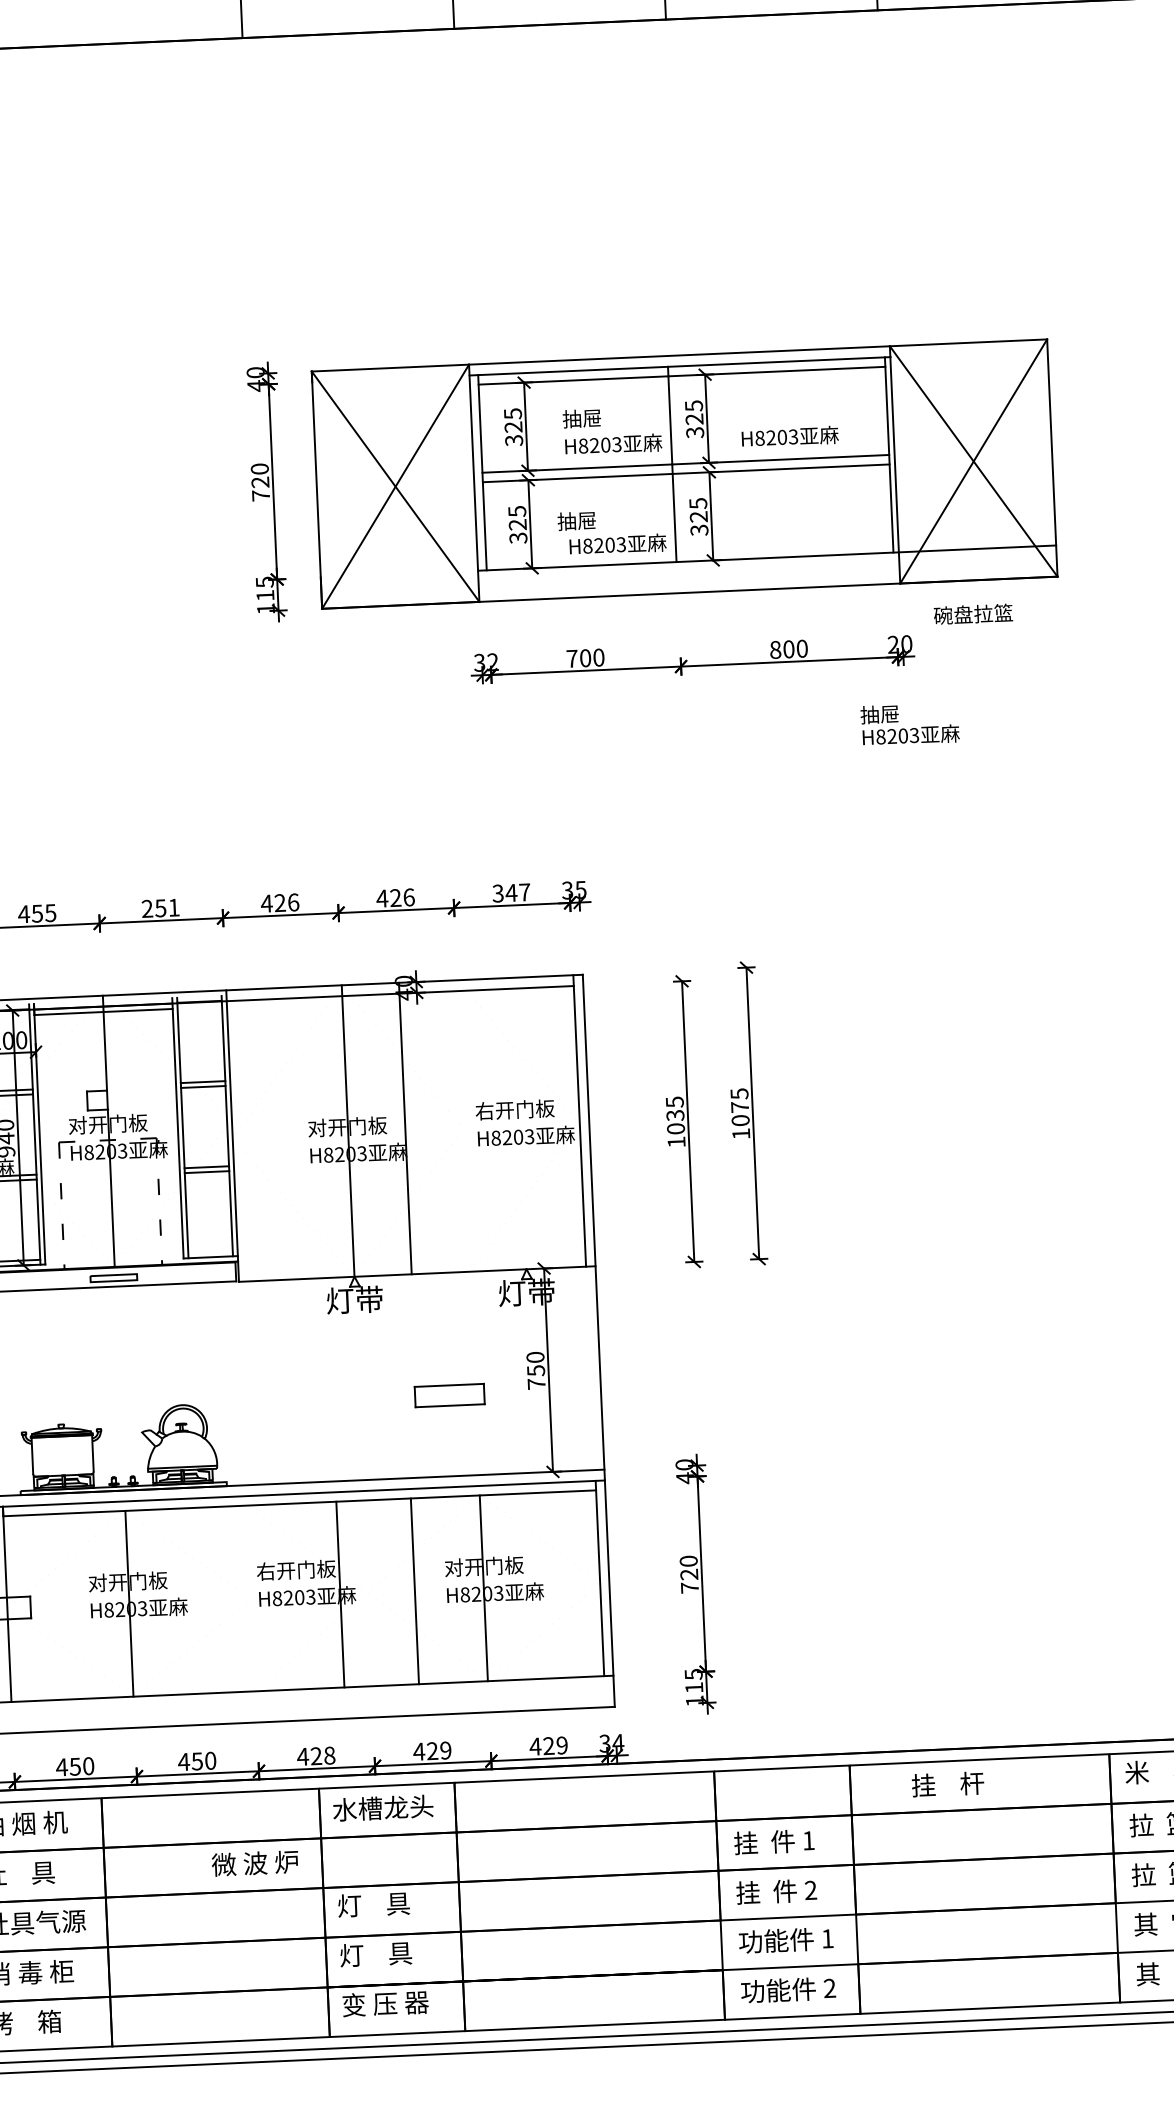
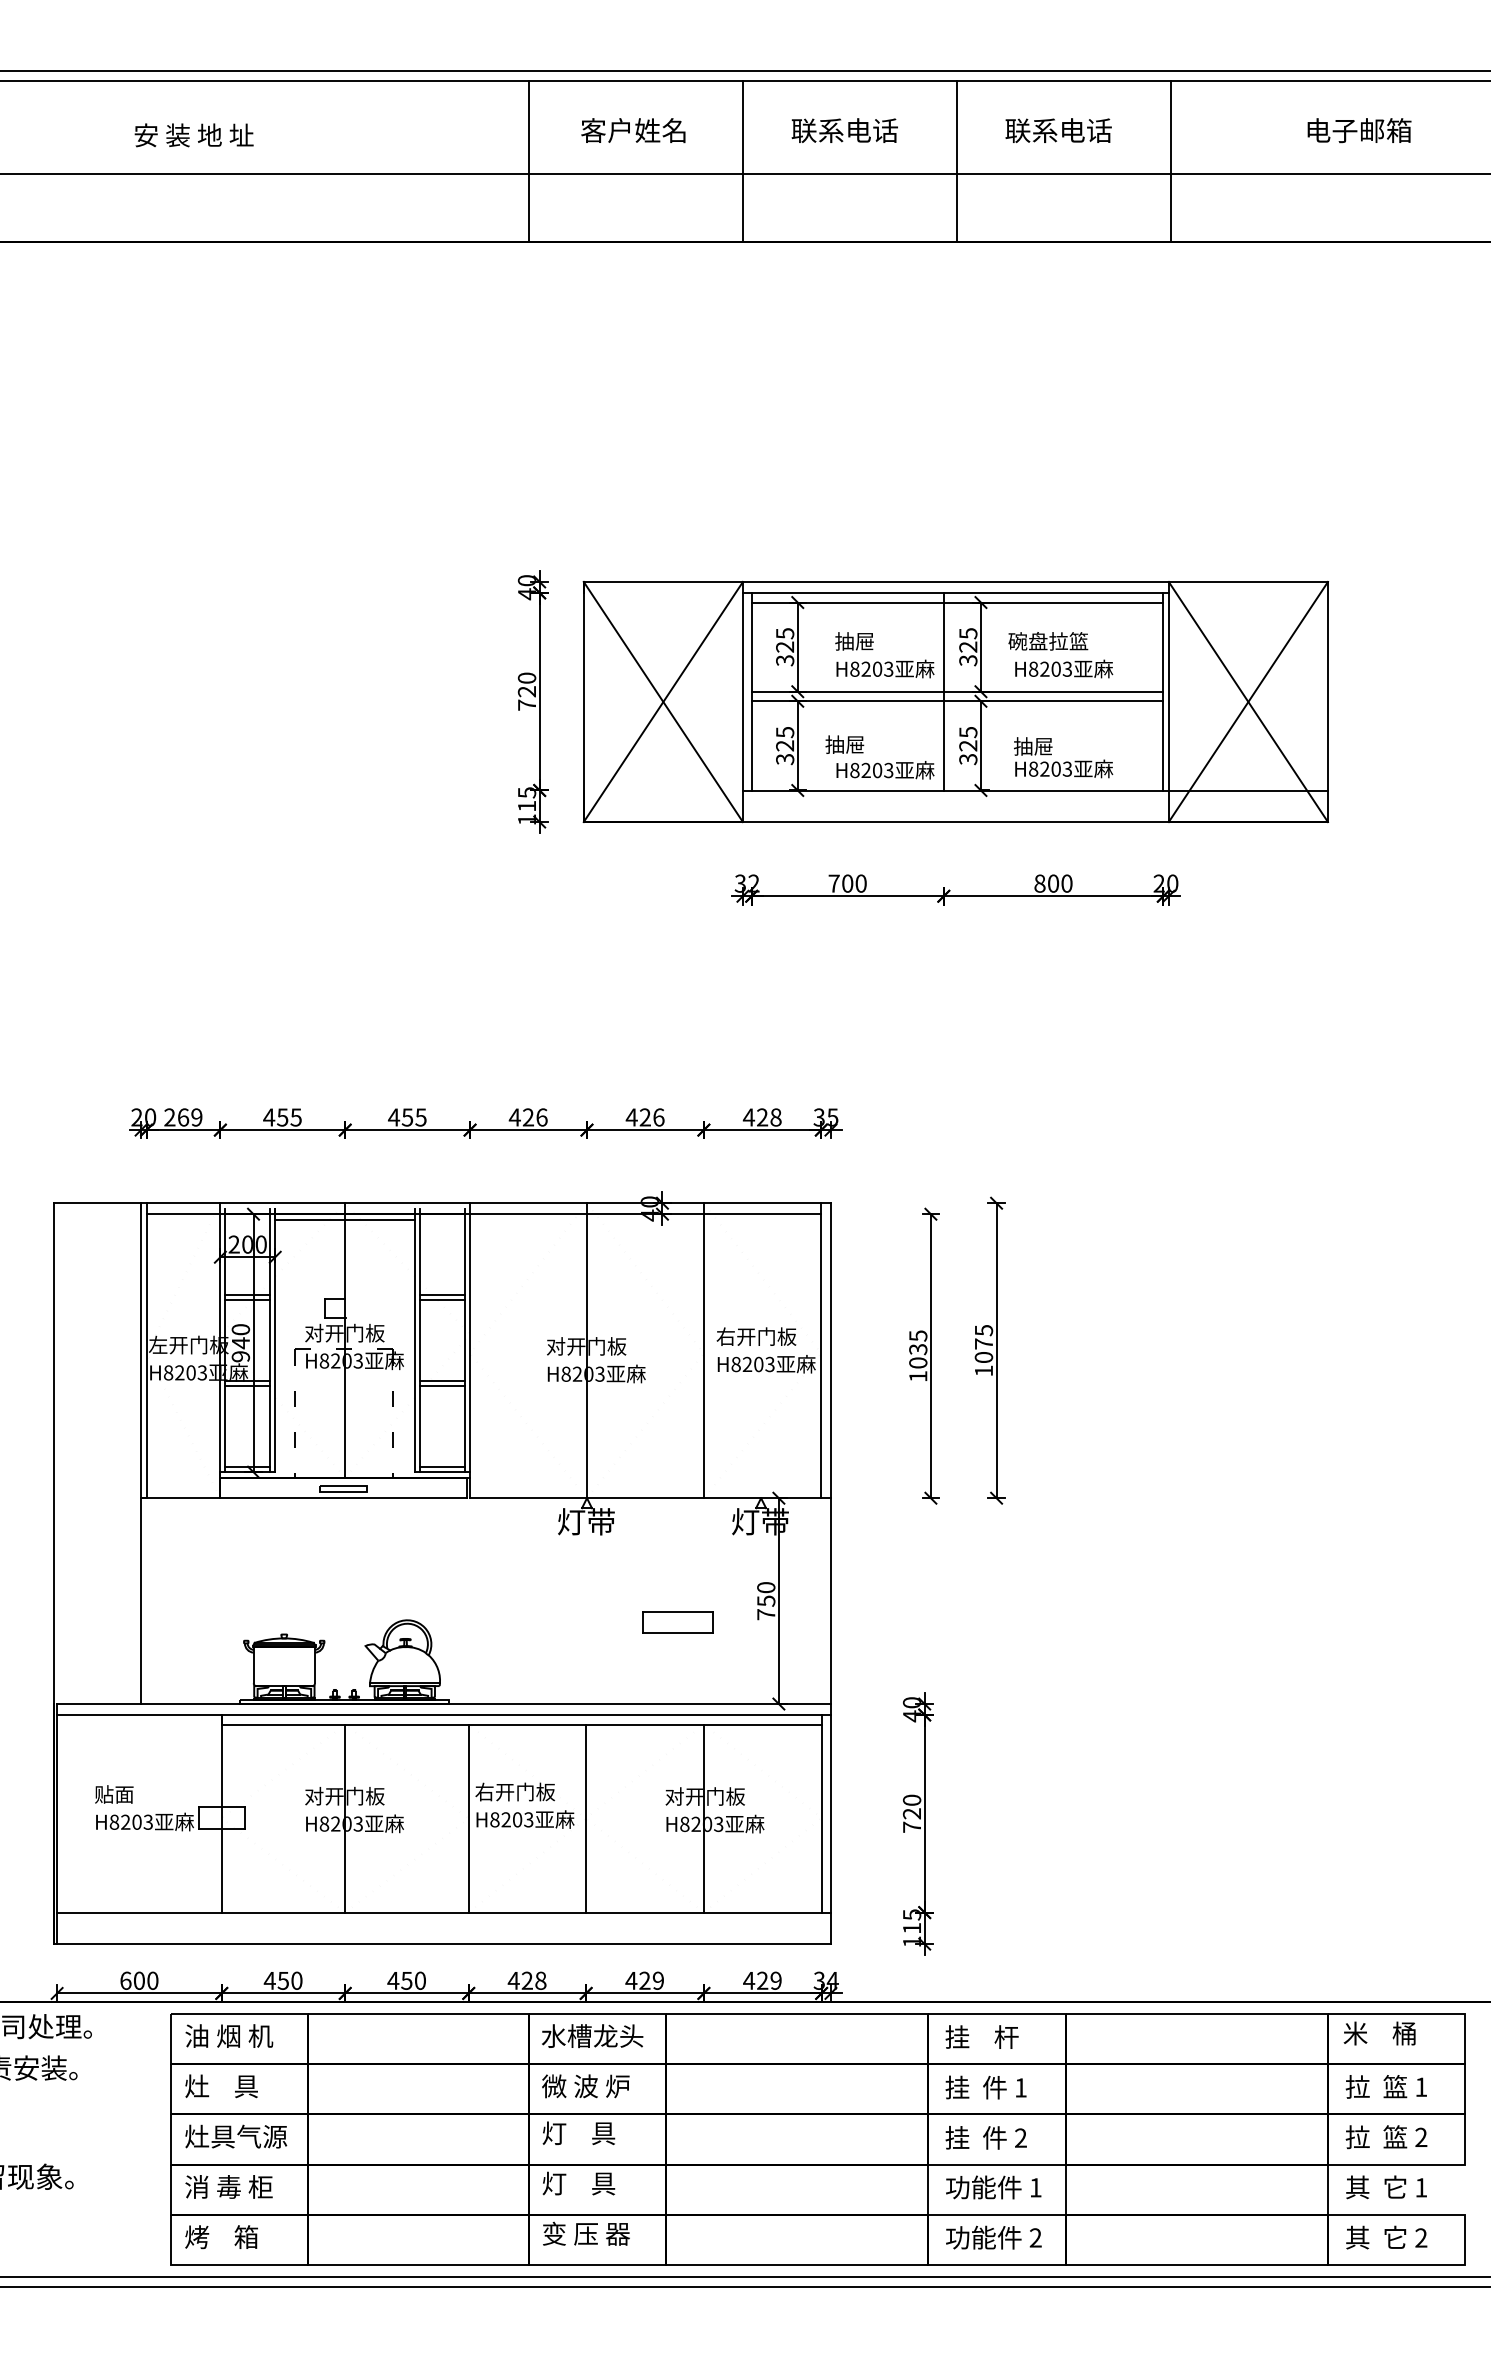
text: (973, 614) -> (1048, 641), moved
text: (910, 724) -> (1063, 757), moved
text: (510, 893) -> (761, 1117), 347 -> 428
text: (160, 908) -> (407, 1117), 251 -> 455
line: (404, 1128) -> (703, 1350), moved
line: (210, 1252) -> (442, 1467), added
line: (415, 1591) -> (586, 1818), moved
line: (340, 1594) -> (468, 1818), moved
text: (947, 1783) -> (981, 2036), moved
text: (254, 1863) -> (585, 2086), moved

